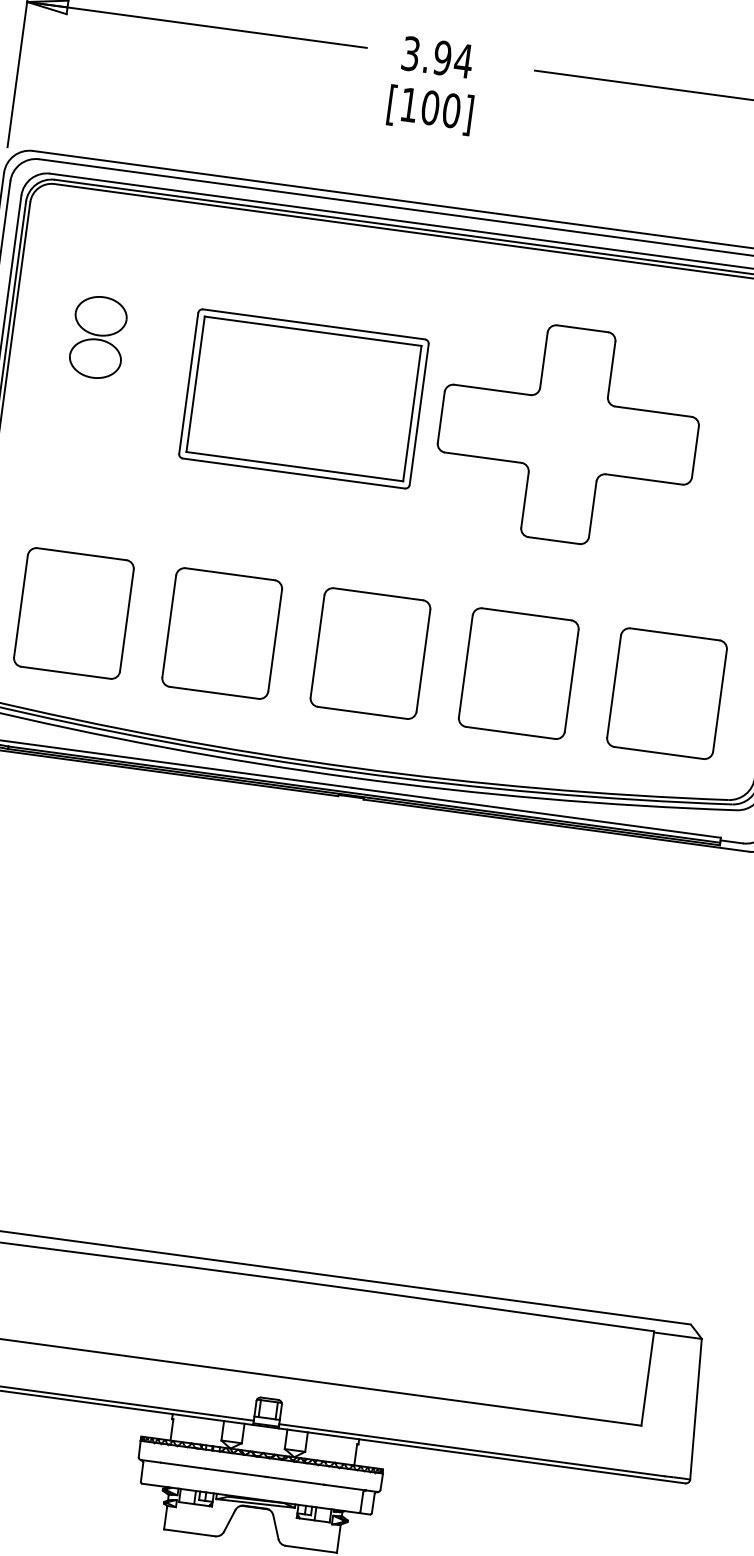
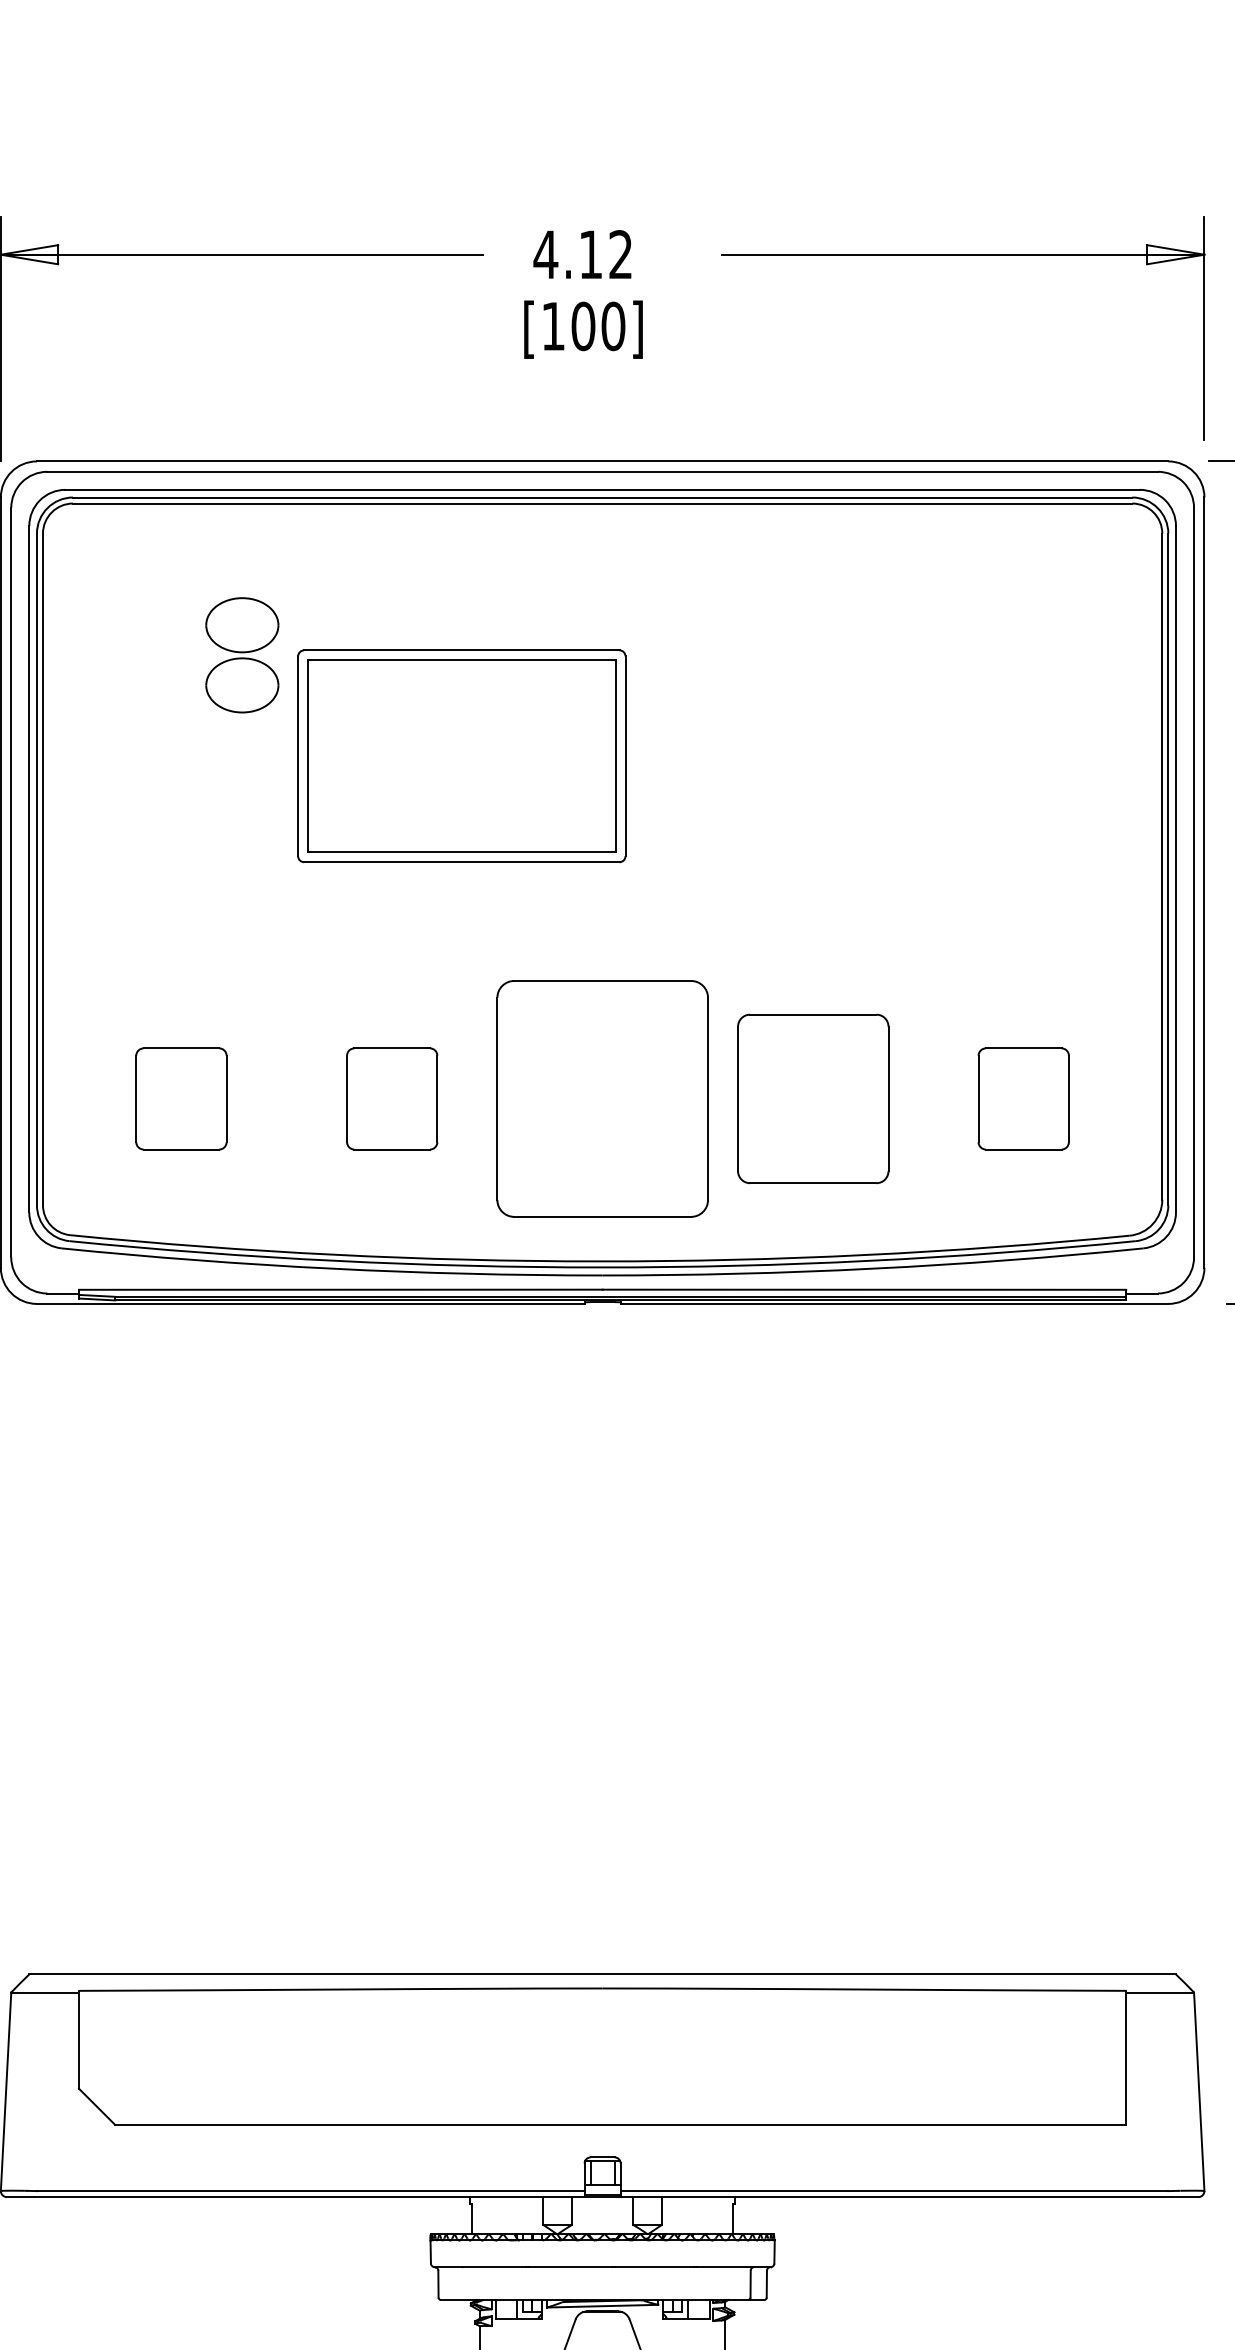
text: (437, 57) -> (583, 254), 3.94 -> 4.12
part: (98, 337) -> (242, 655), moved
part: (568, 434) -> (837, 756), removed
part: (74, 613) -> (181, 1098), size x0.6
part: (222, 633) -> (392, 1098), size x0.6
part: (370, 653) -> (602, 1098), size x1.4
part: (666, 693) -> (1023, 1098), size x0.6

